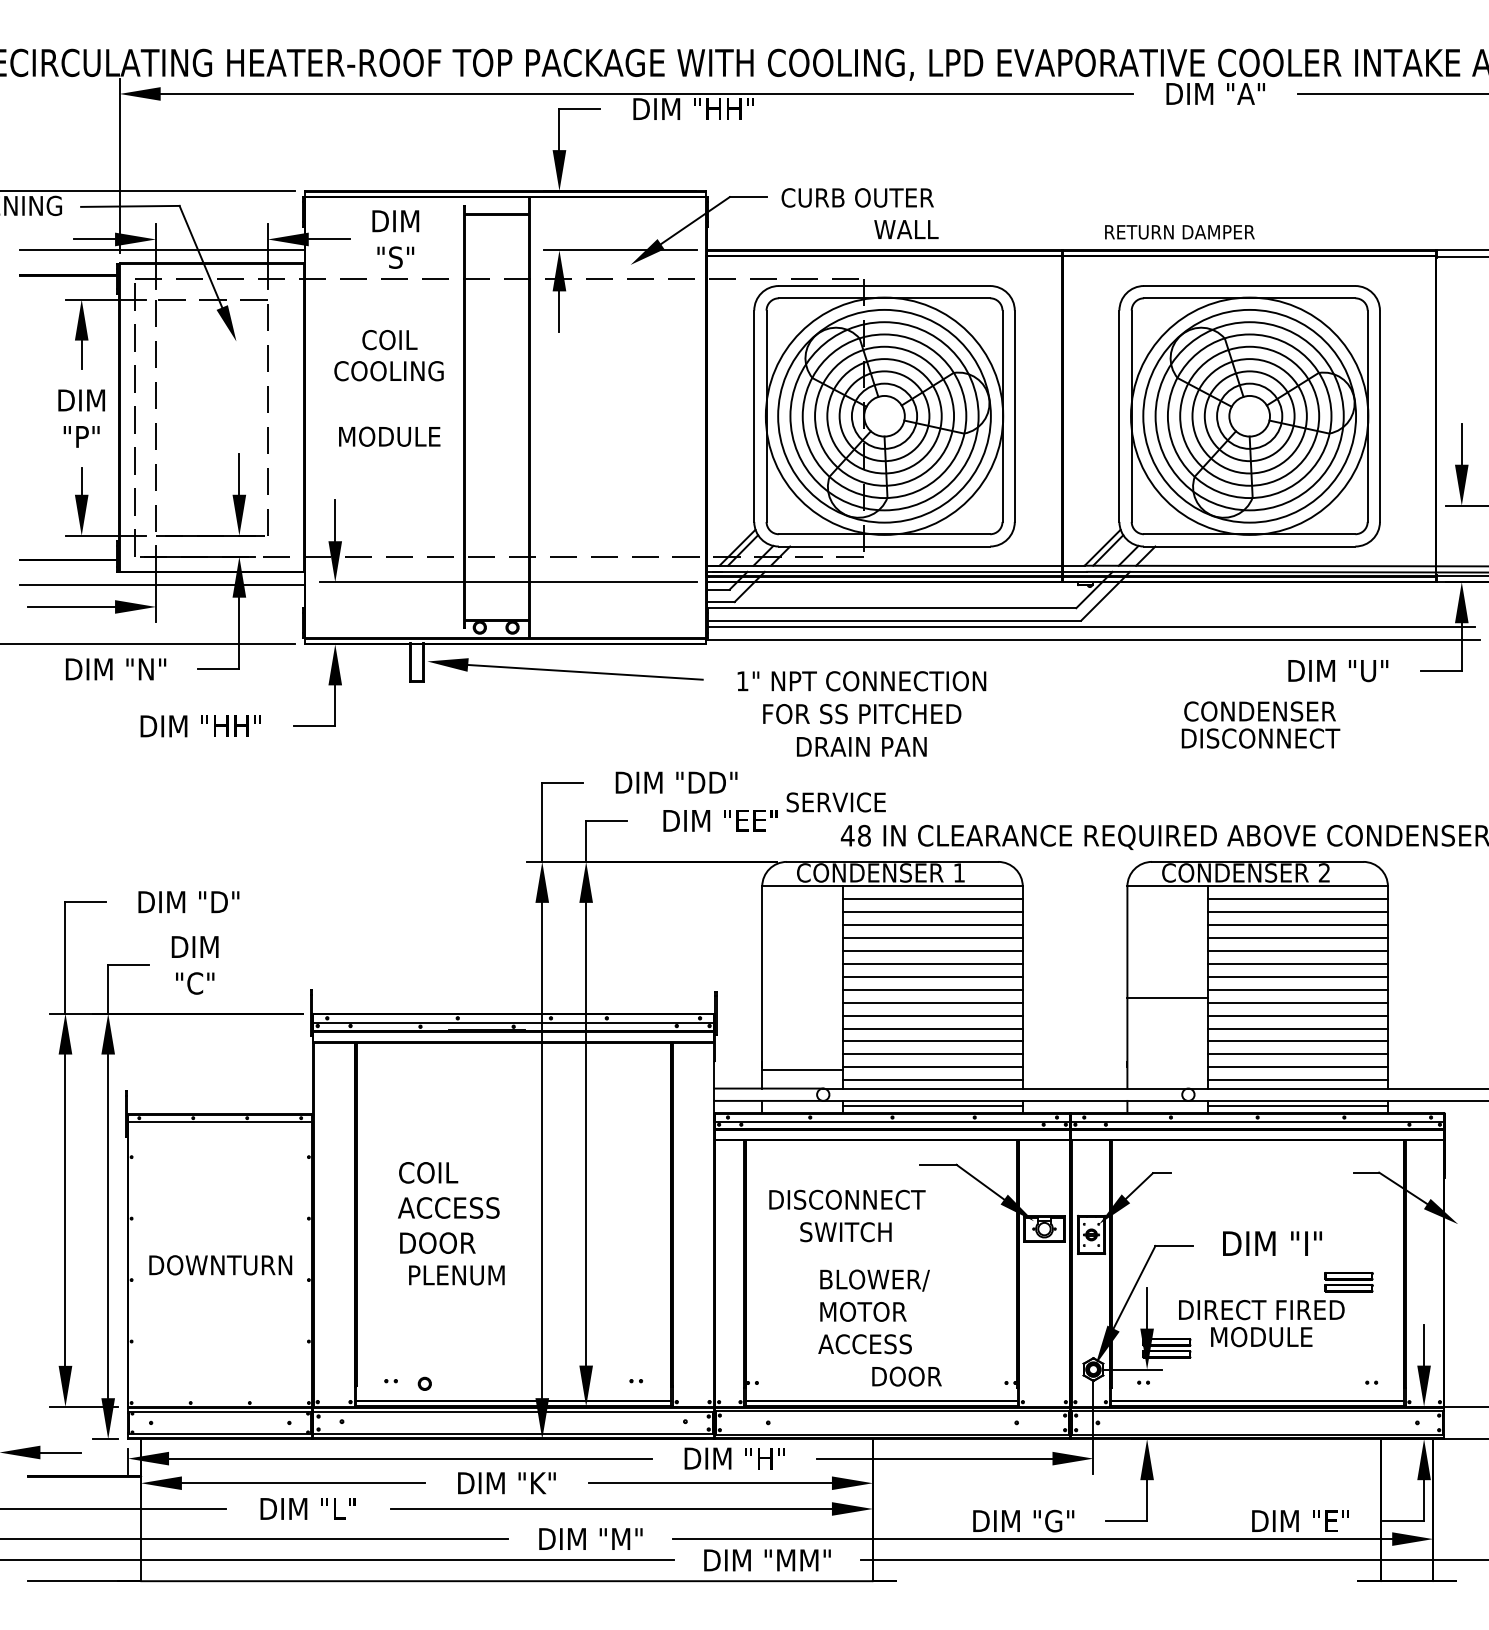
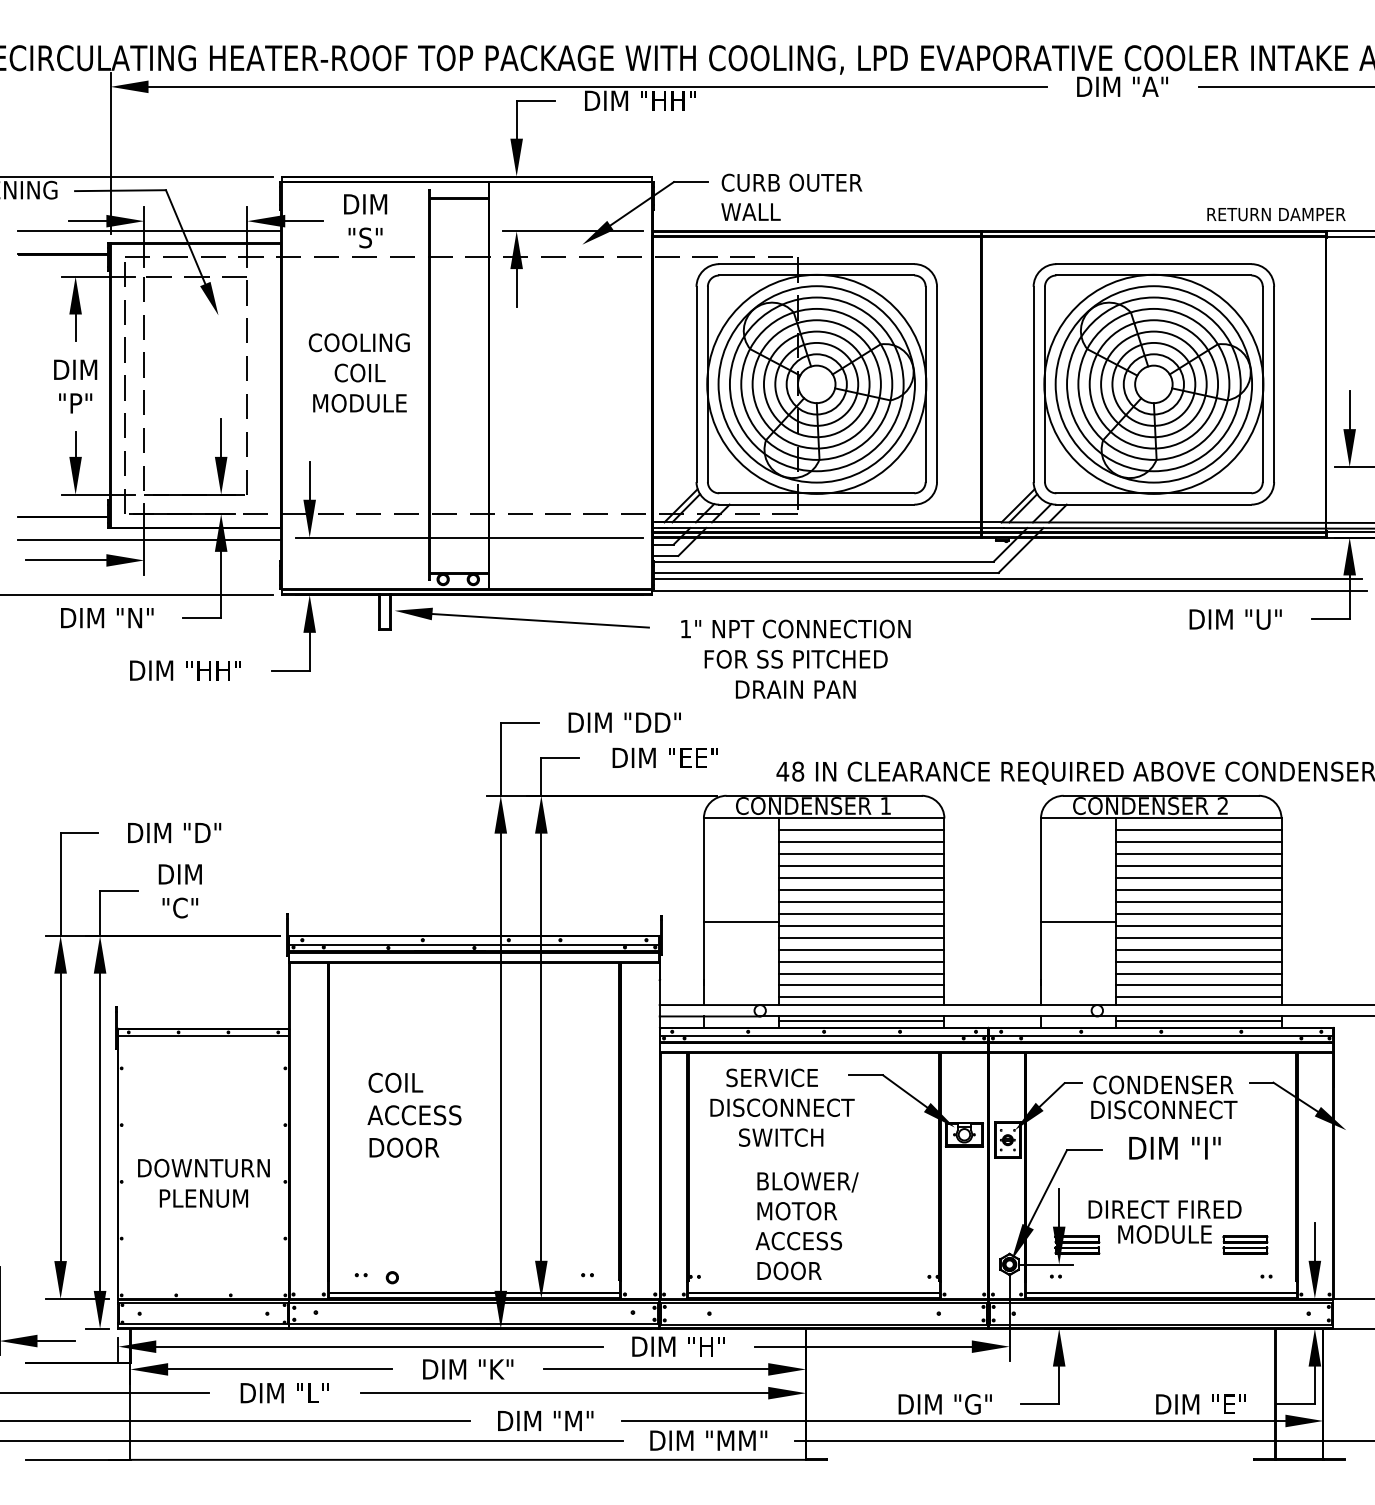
text: (905, 228) -> (750, 211), moved
text: (1179, 232) -> (1276, 214), moved
text: (389, 339) -> (359, 372), moved
text: (1261, 725) -> (1164, 1097), moved
text: (835, 802) -> (771, 1077), moved
line: (801, 1069) -> (740, 921), moved
text: (456, 1275) -> (203, 1198), moved
part: (1348, 1281) -> (1245, 1244), moved
text: (906, 1376) -> (789, 1270), moved

